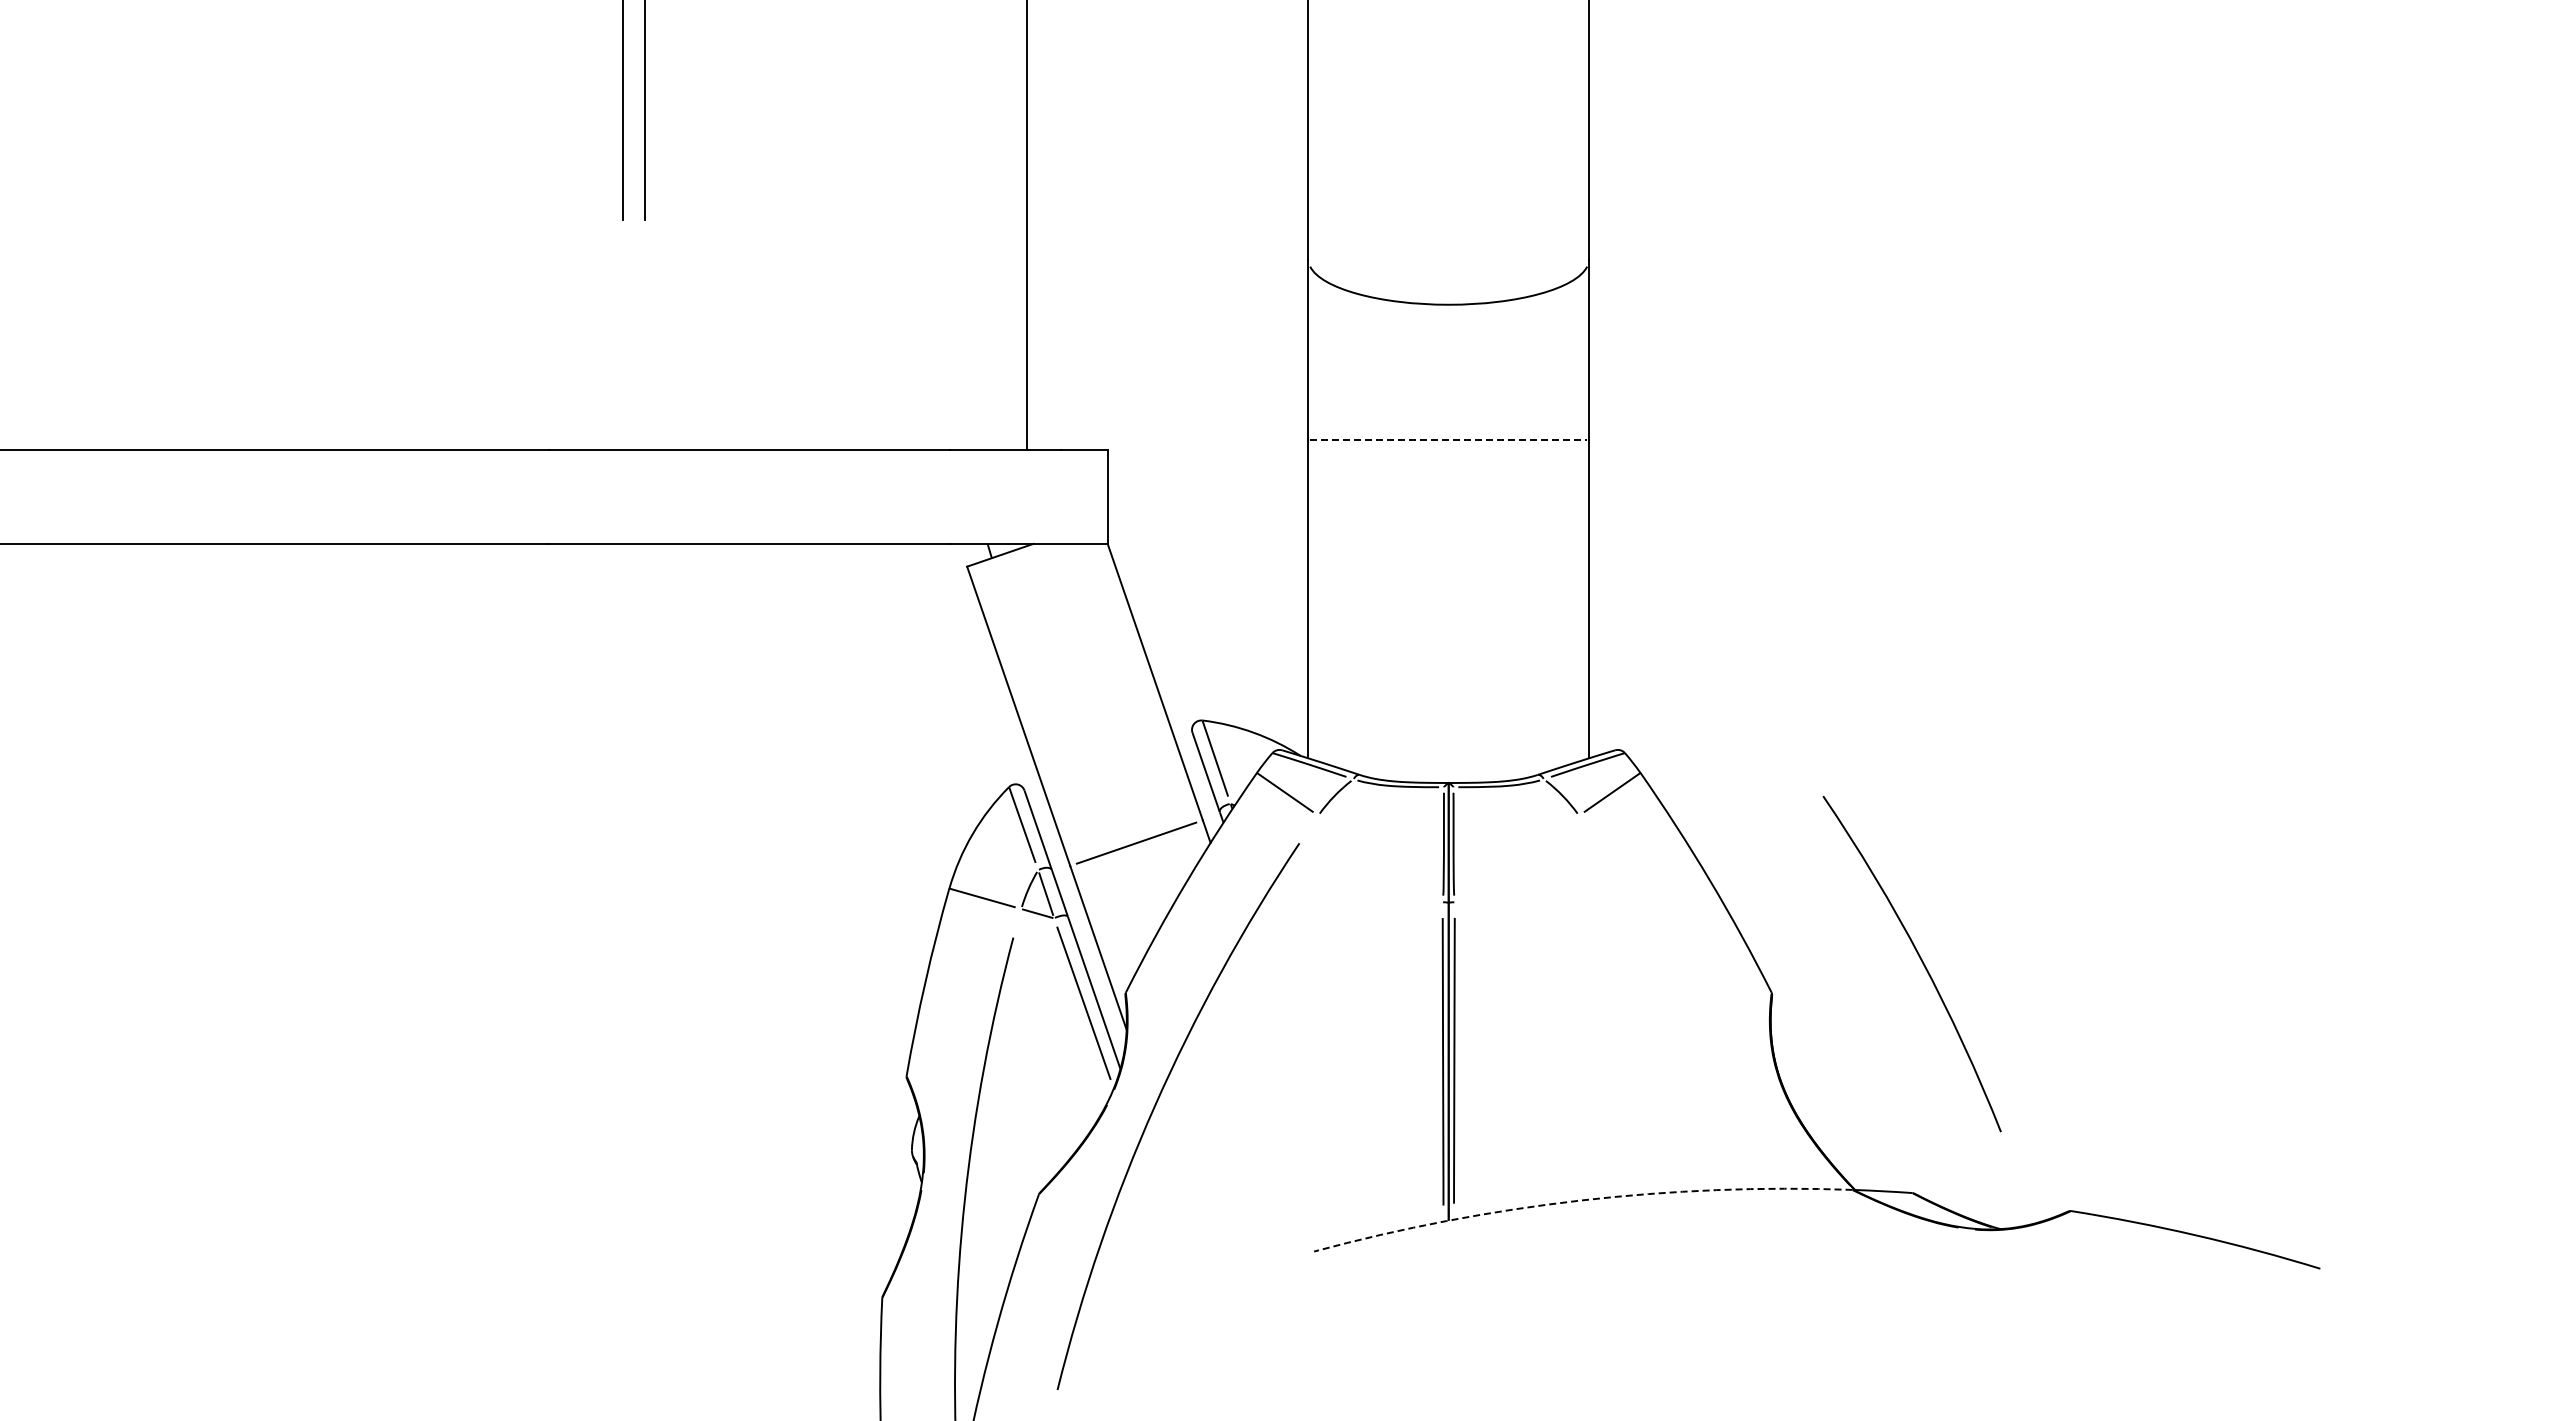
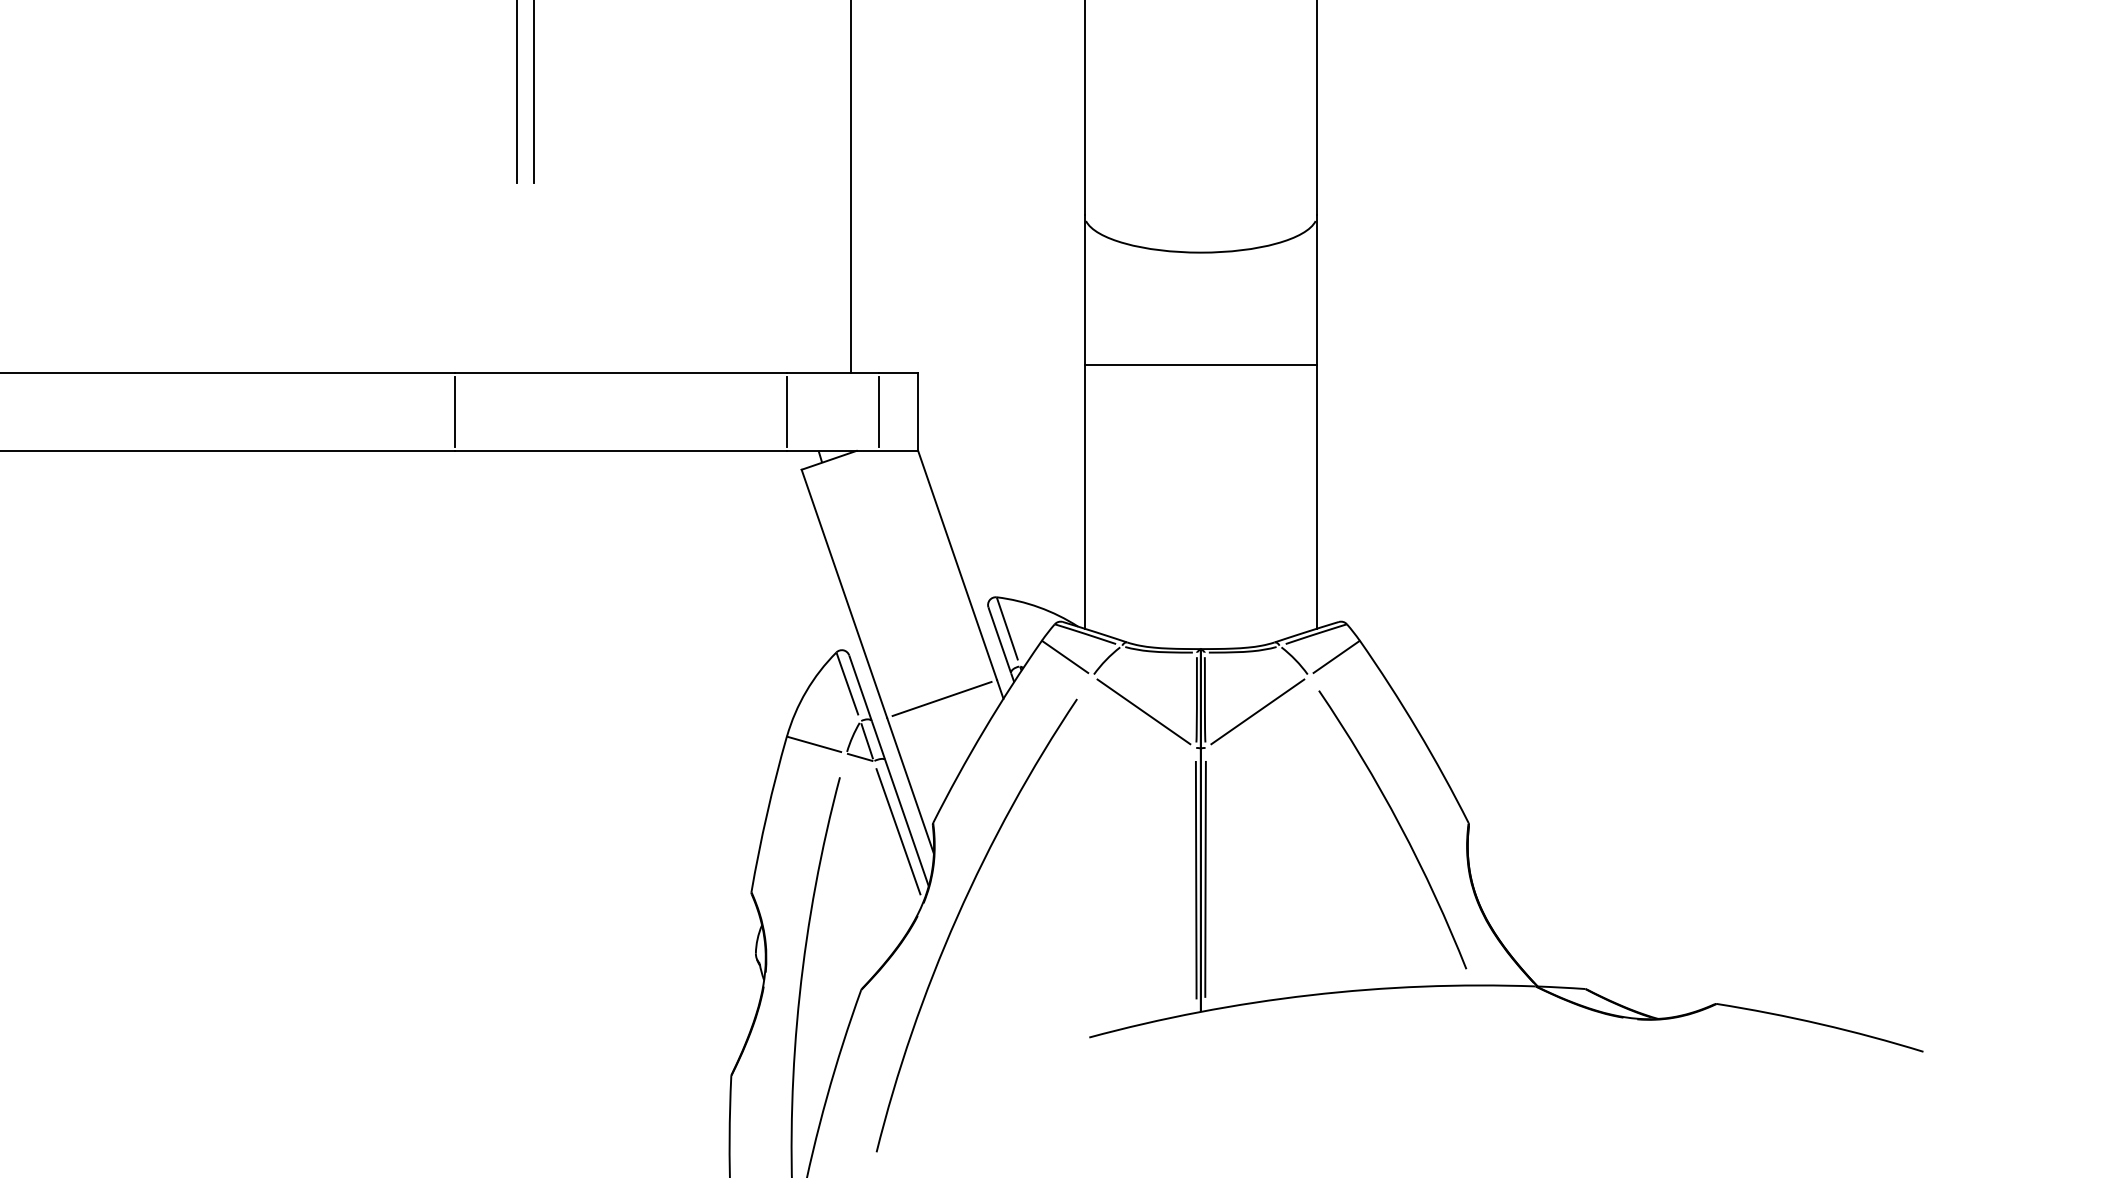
line: (1449, 440) -> (1201, 365), dashed -> solid
line: (549, 497) -> (455, 412), added
line: (949, 497) -> (787, 412), added
line: (1060, 497) -> (879, 412), added
line: (1380, 858) -> (1144, 711), added
line: (1517, 858) -> (1257, 711), added
arc: (1920, 960) -> (1399, 826), moved
arc: (1581, 1200) -> (1310, 995), dashed -> solid

